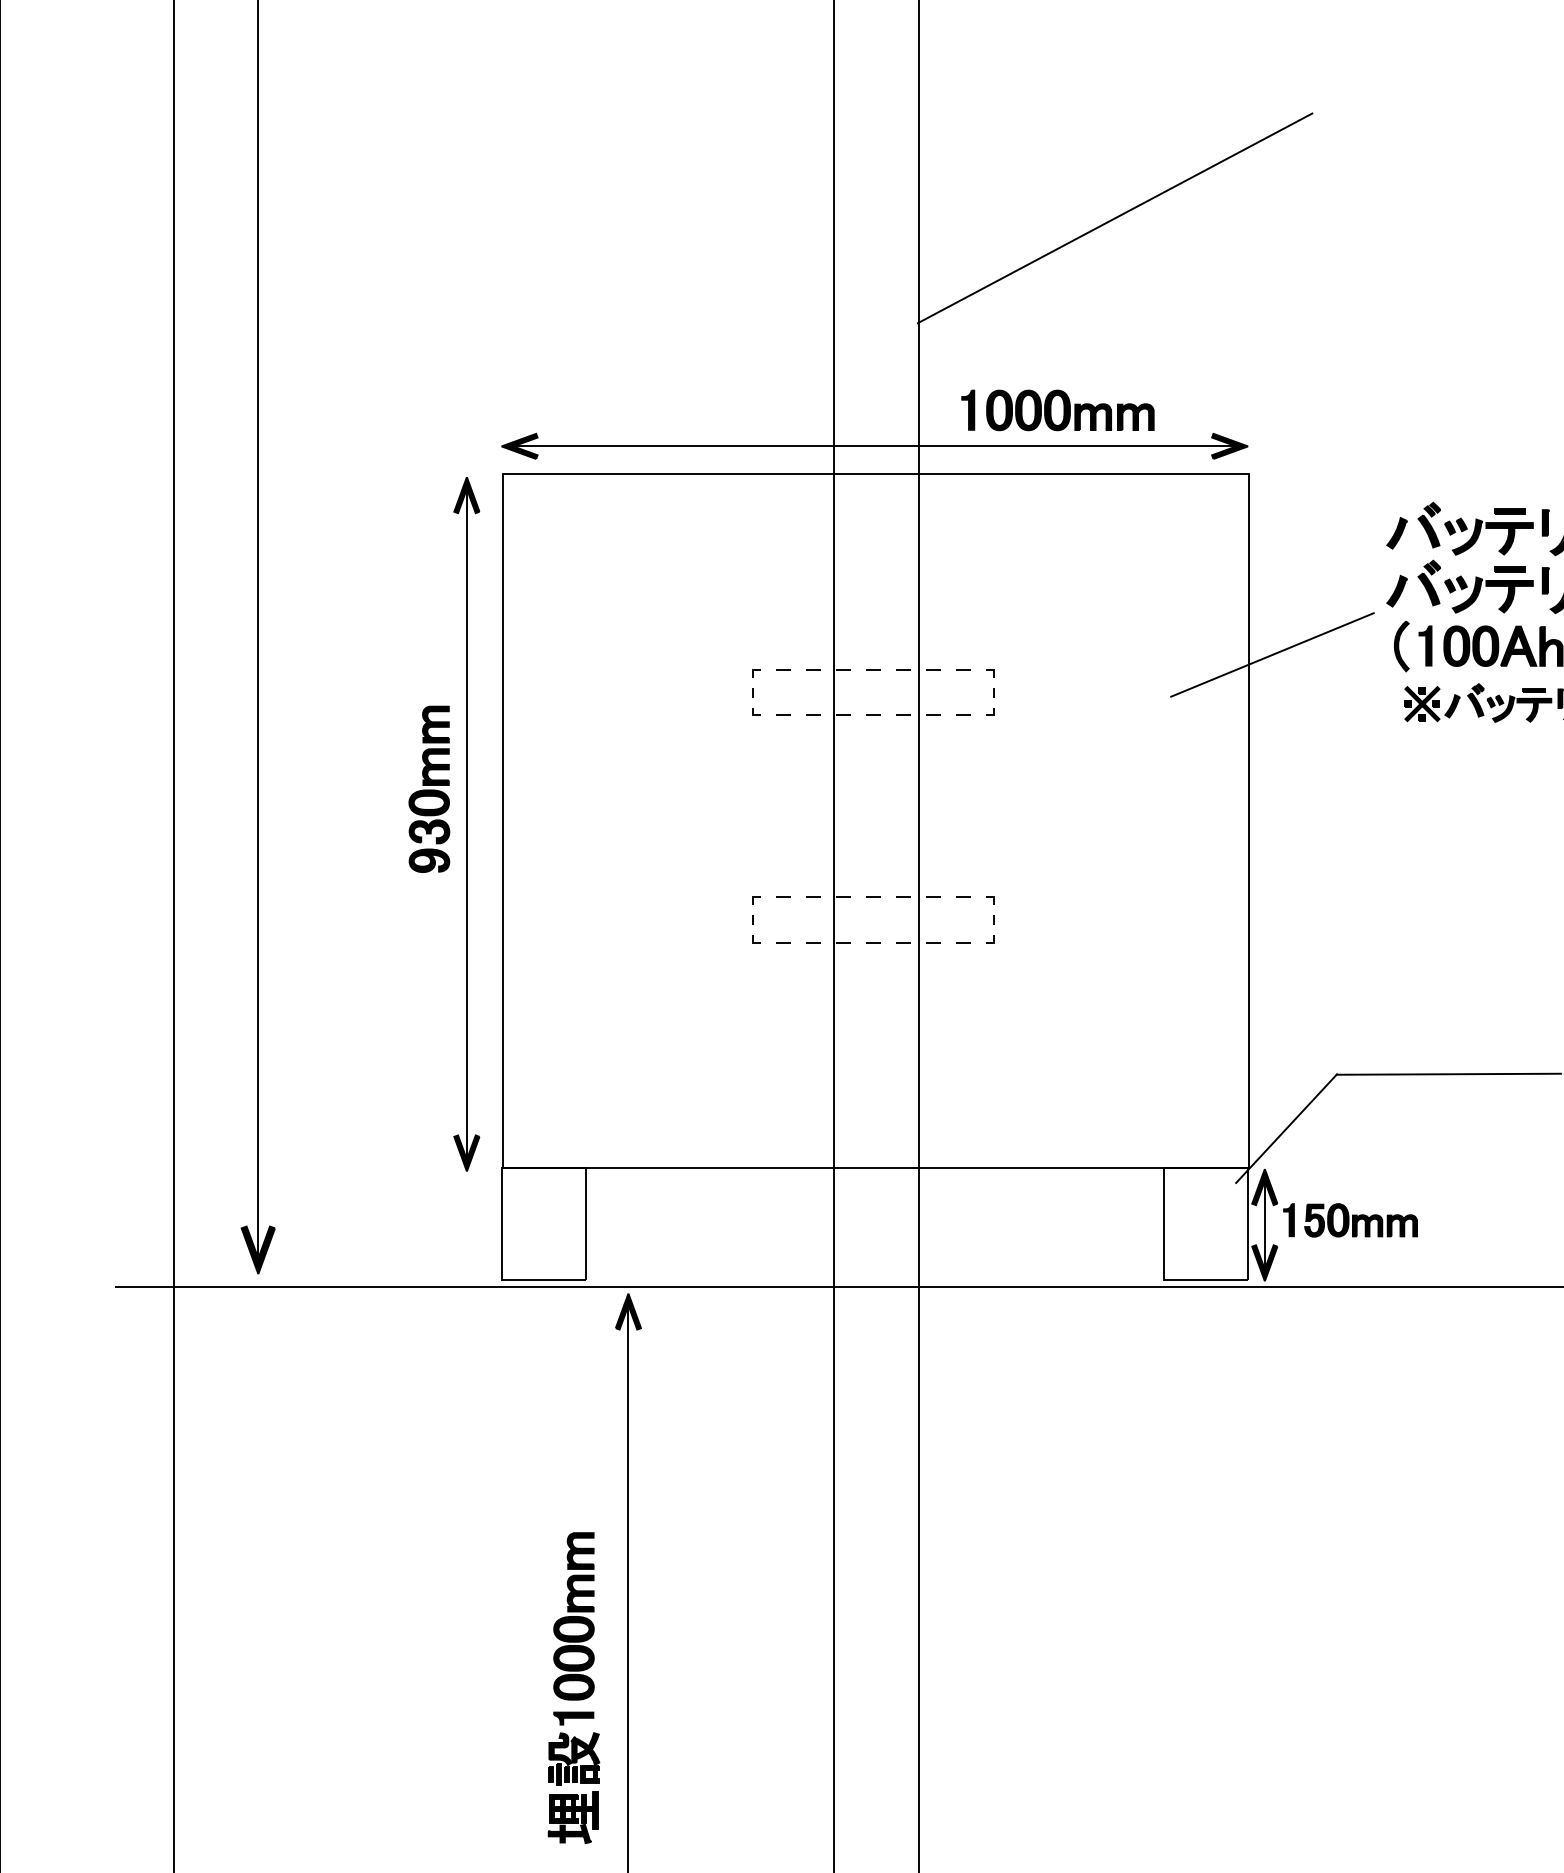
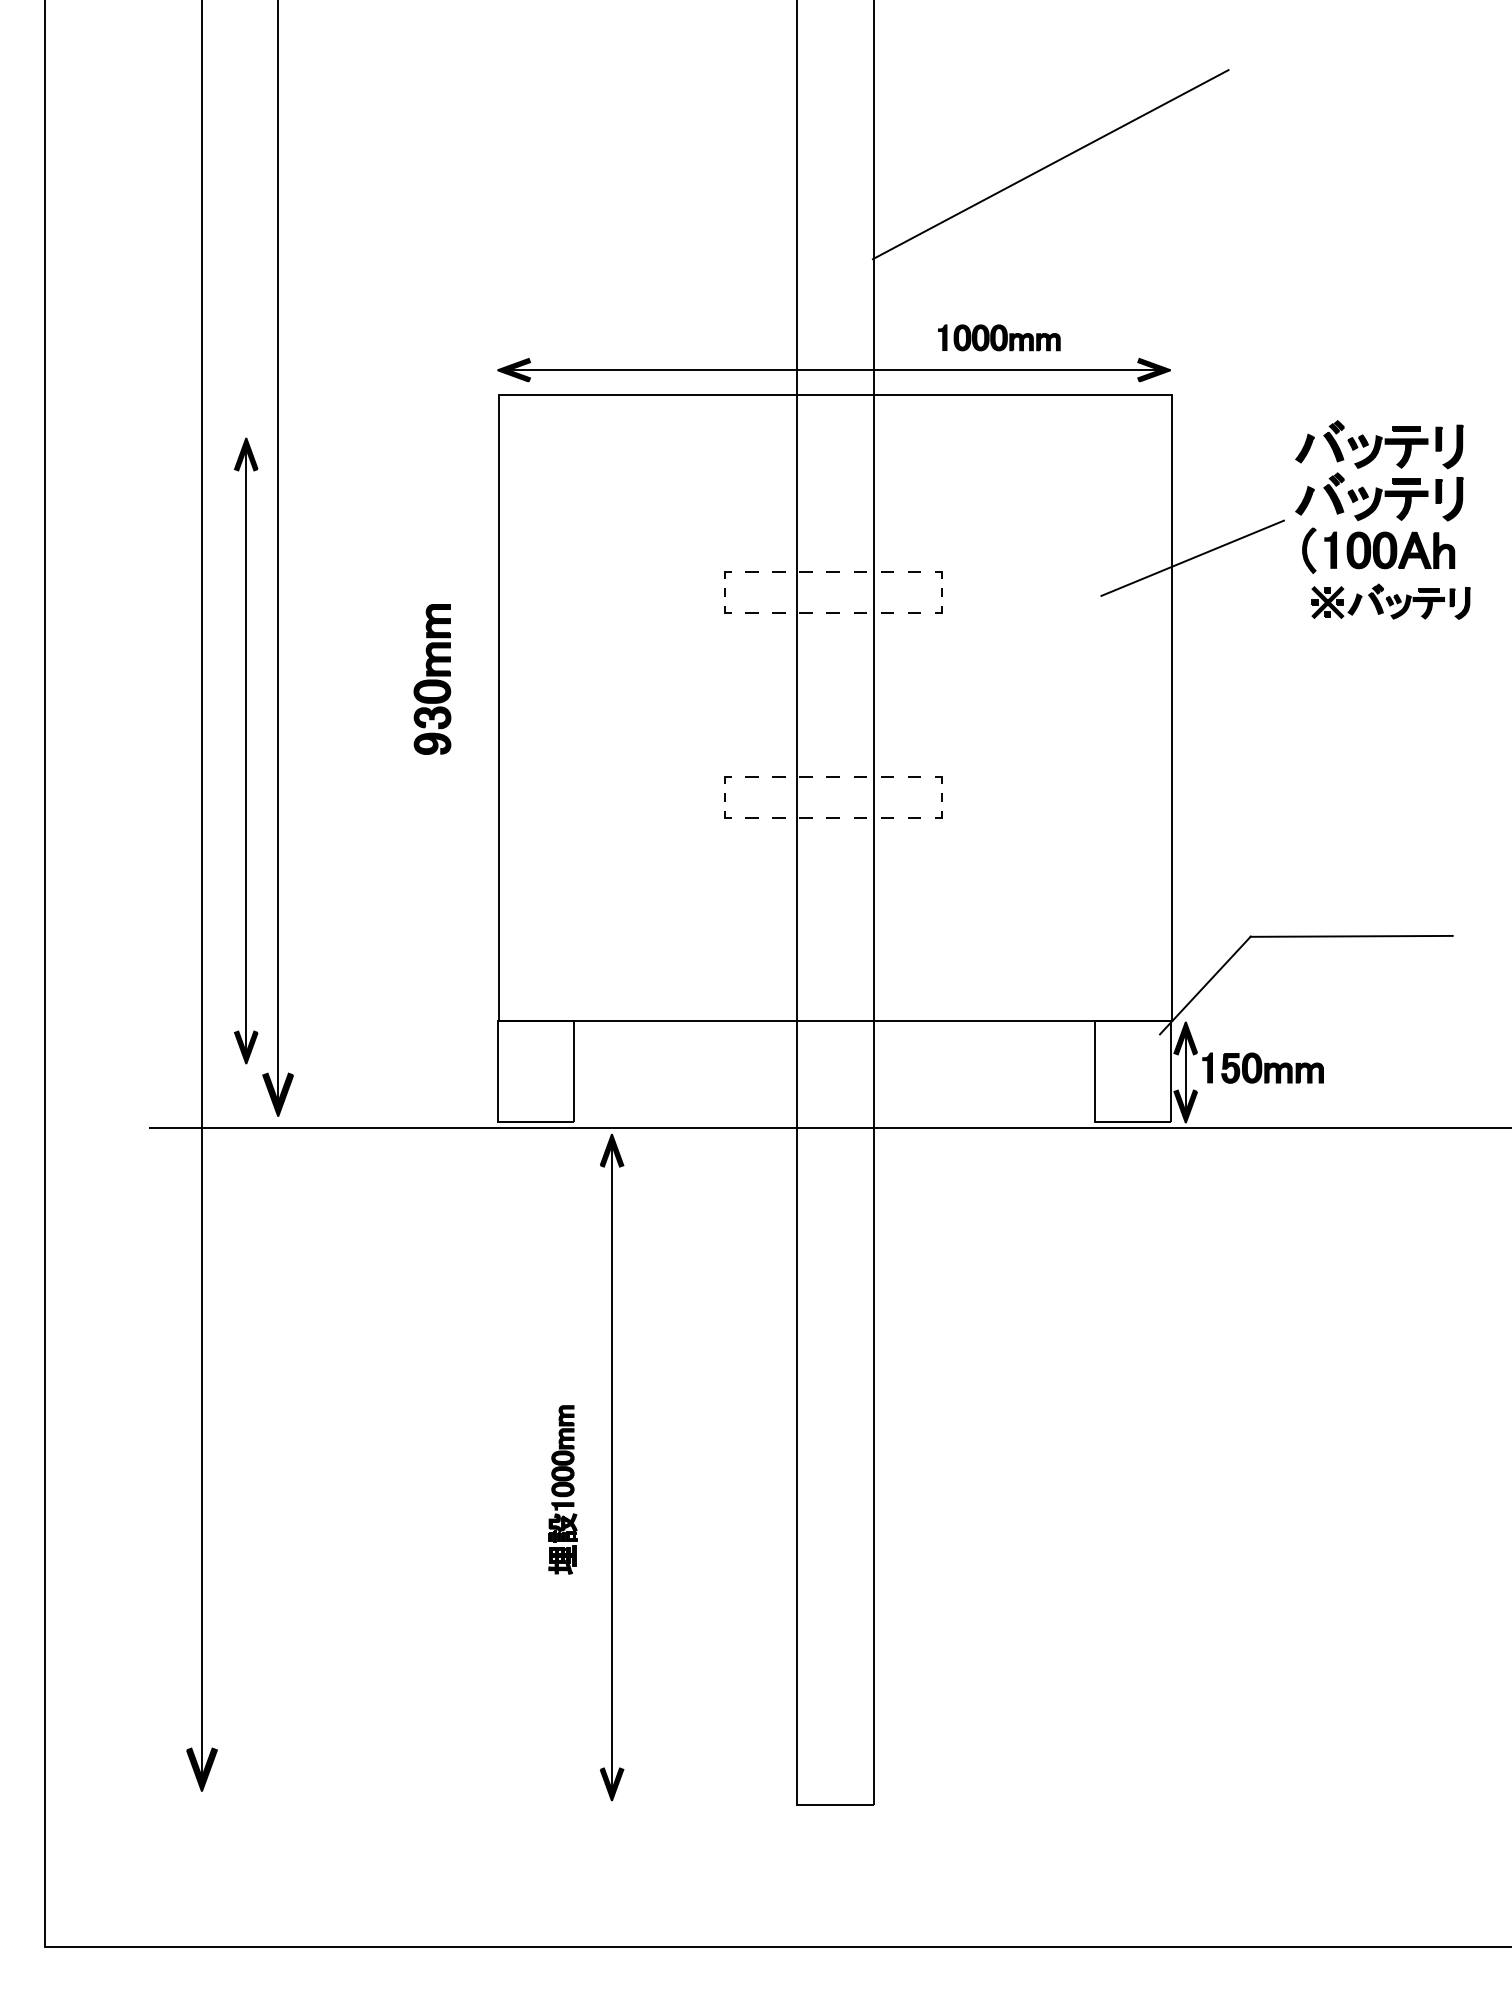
part: (1058, 410) -> (999, 337), size x0.7
part: (467, 823) -> (246, 750), moved
part: (573, 1687) -> (562, 1489), size x0.6

